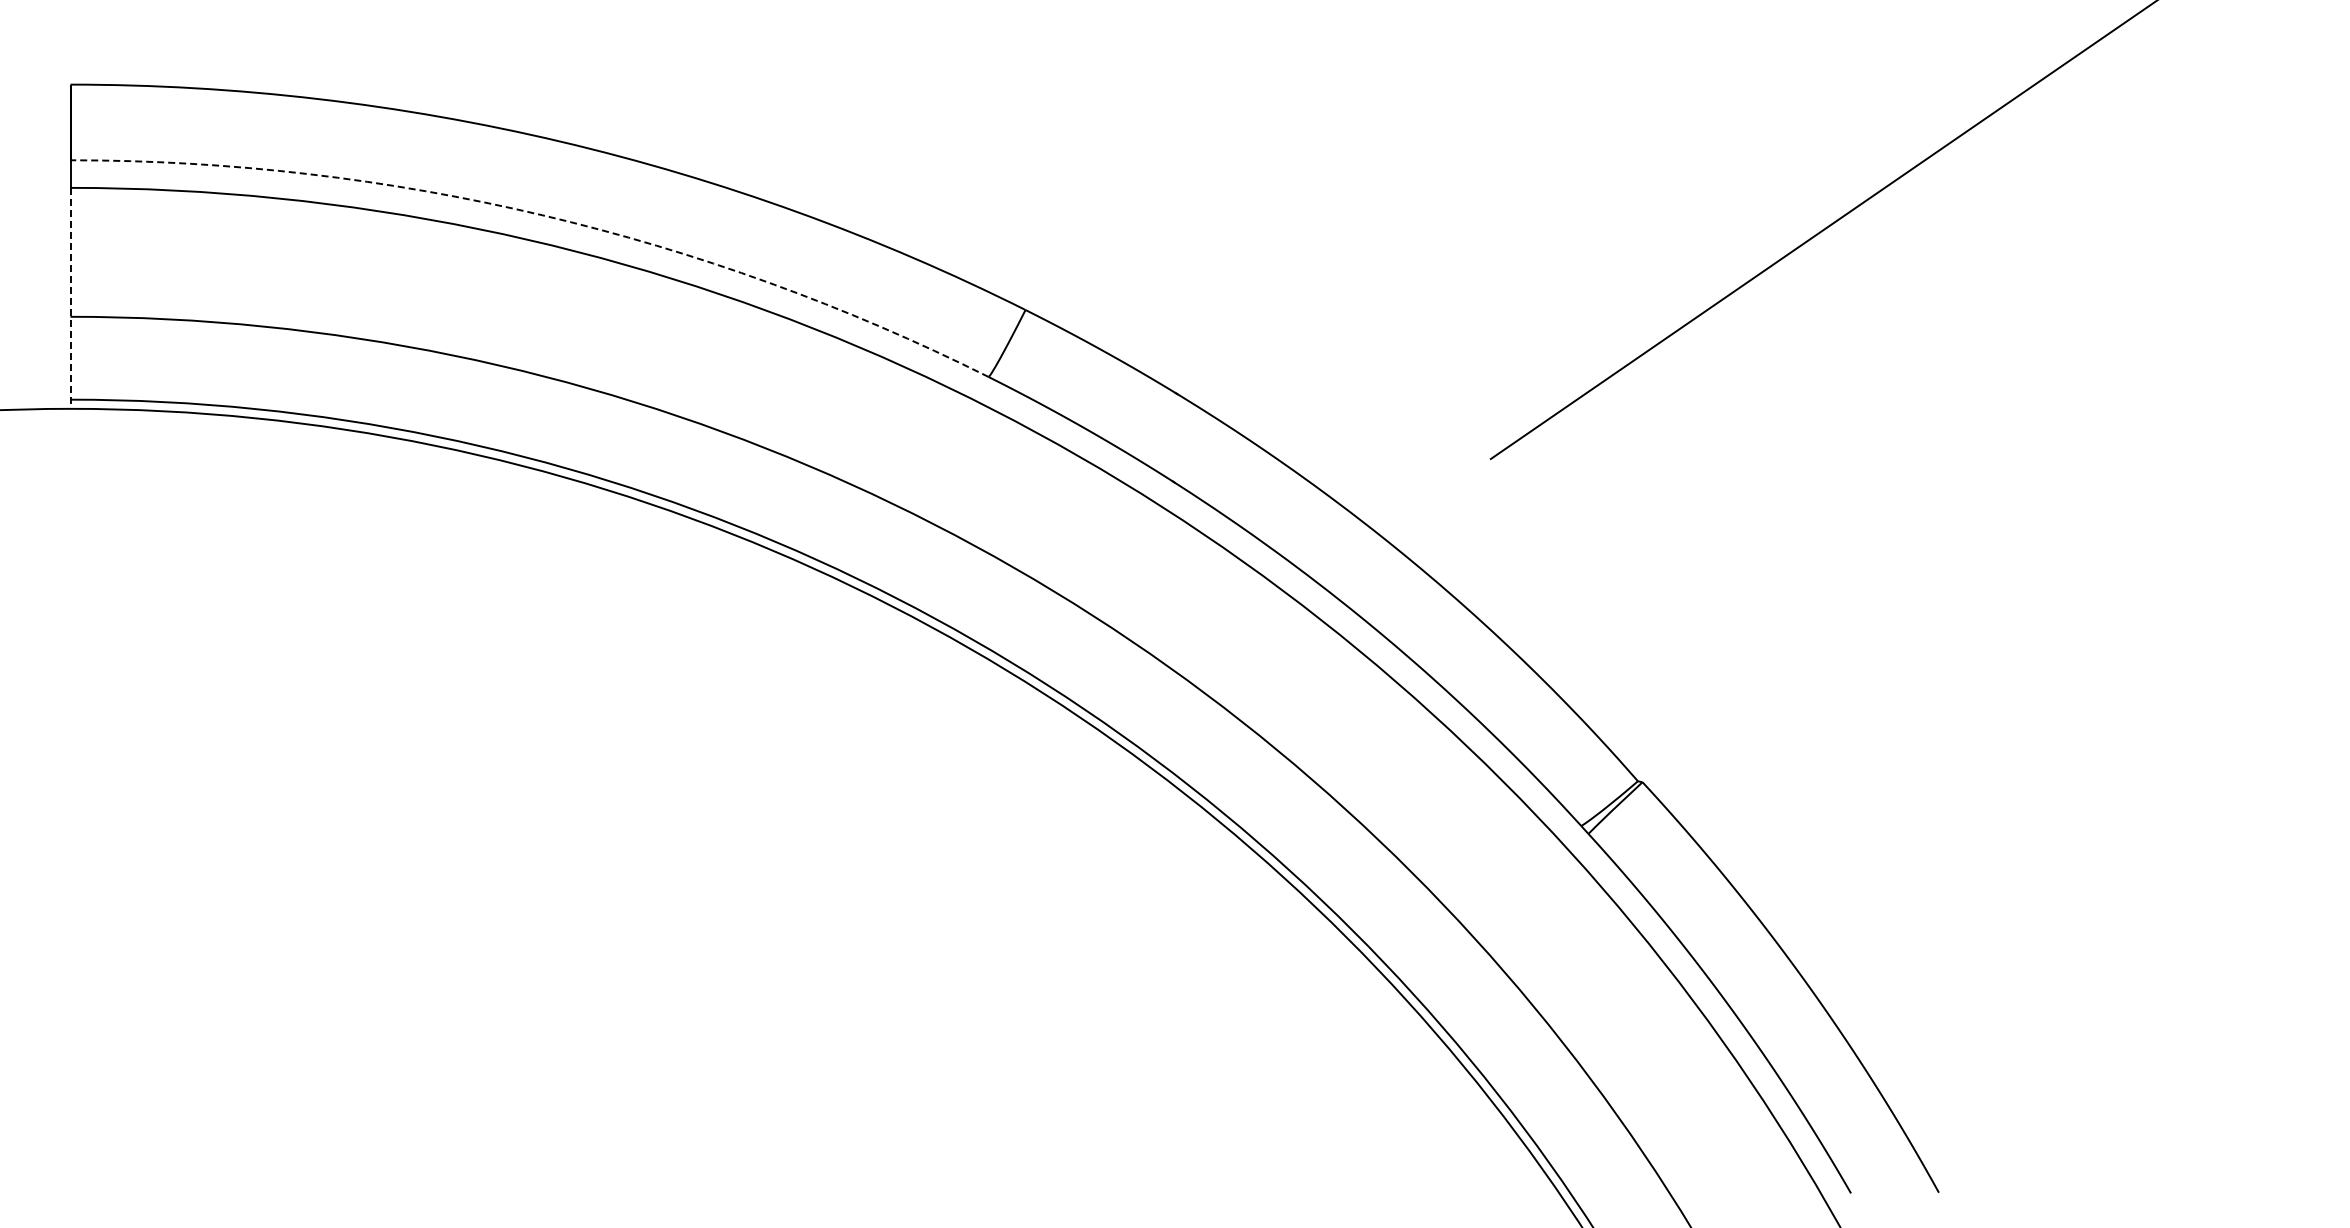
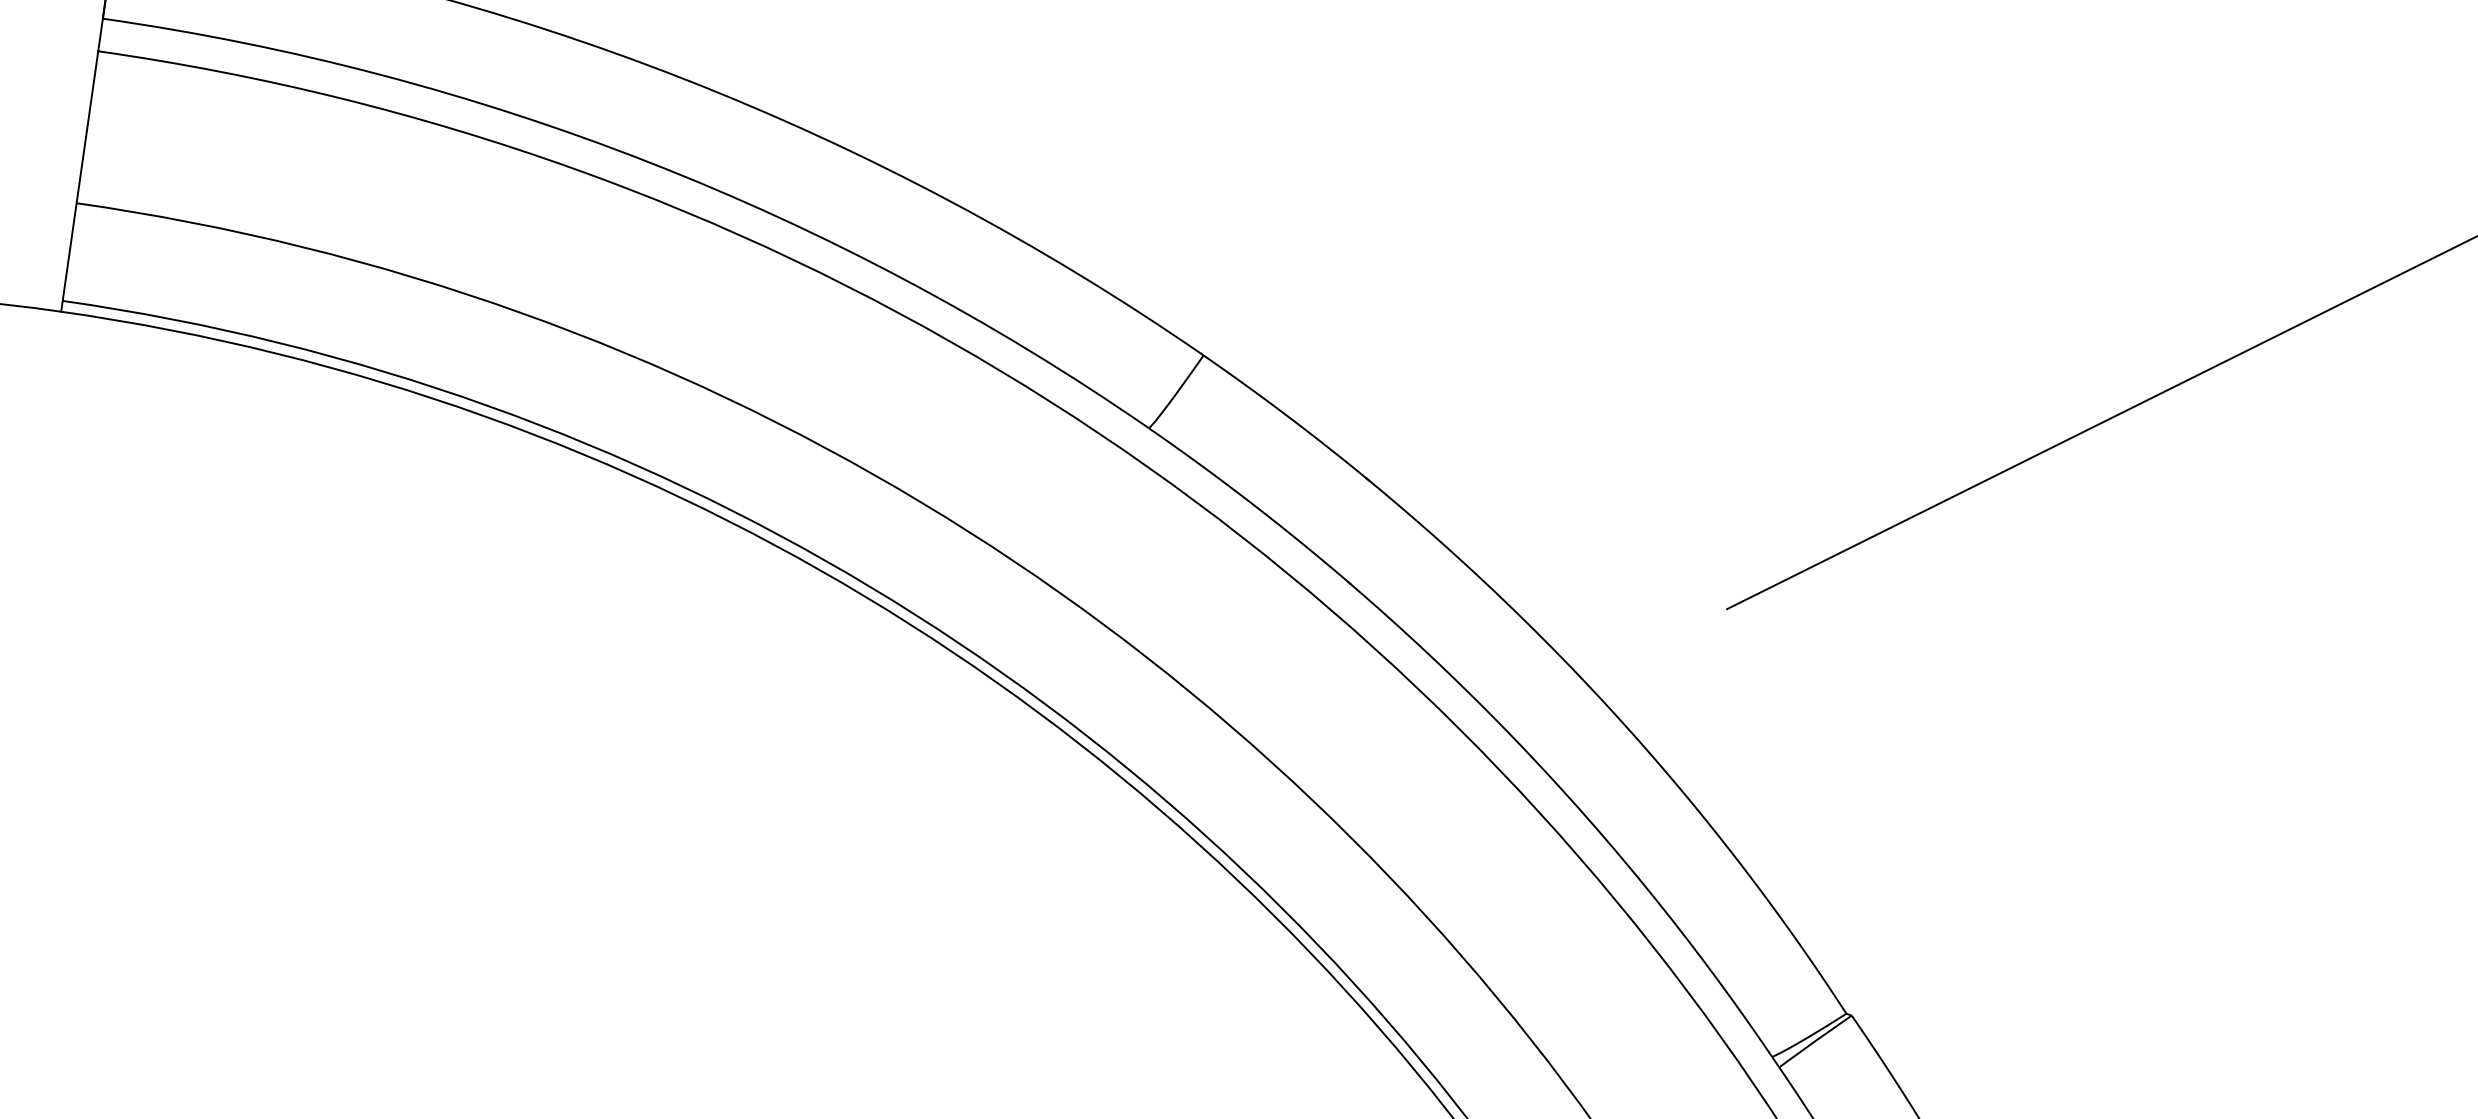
arc: (542, 215) -> (650, 162), dashed -> solid
line: (70, 298) -> (79, 181), dashed -> solid

